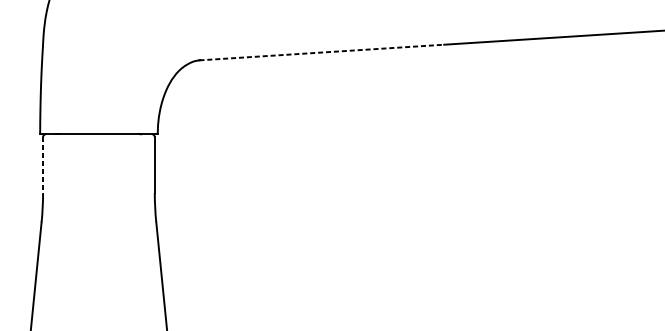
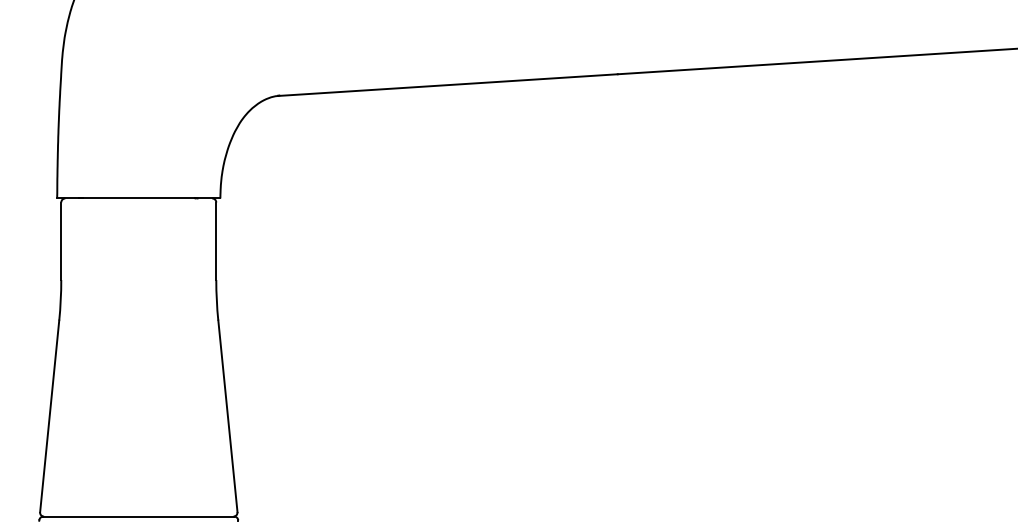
line: (322, 52) -> (448, 85), dashed -> solid
line: (43, 165) -> (61, 241), dashed -> solid

